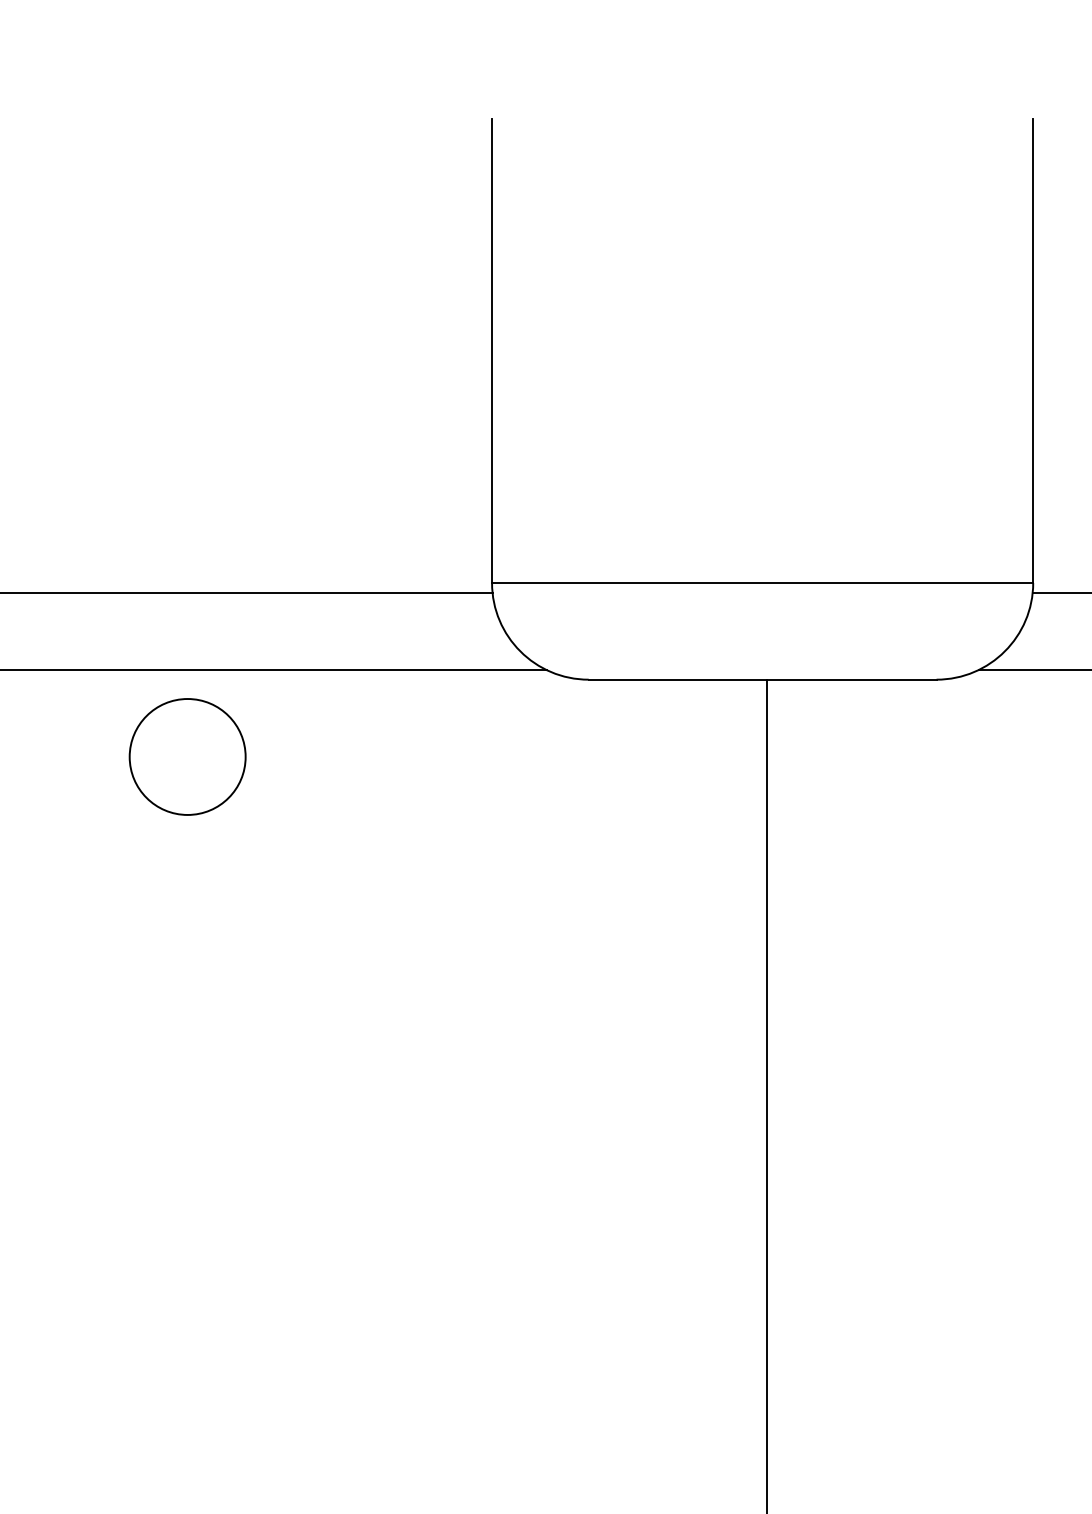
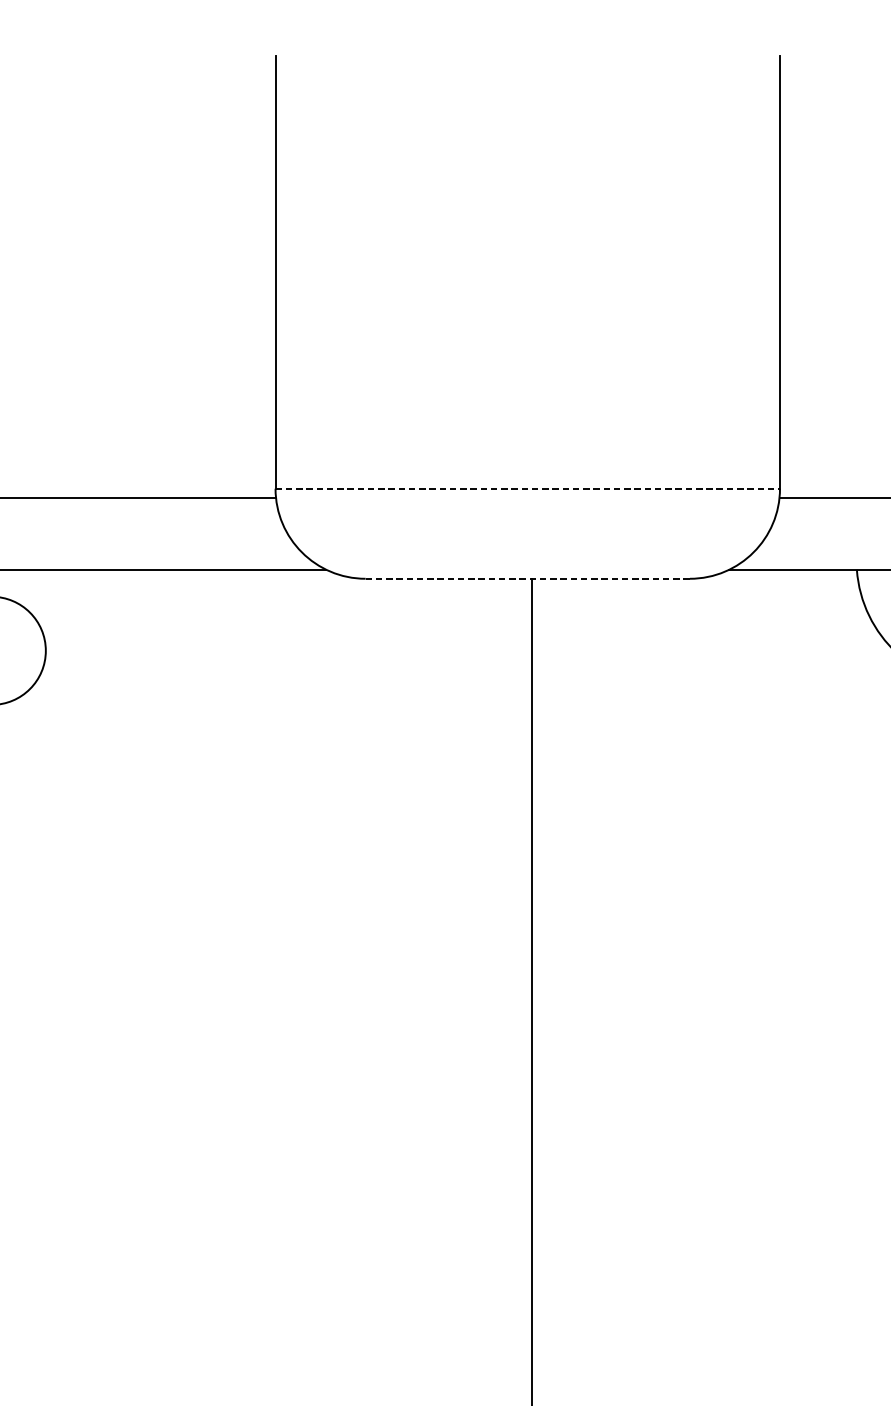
line: (762, 583) -> (527, 489), solid -> dashed
line: (762, 679) -> (527, 578), solid -> dashed

